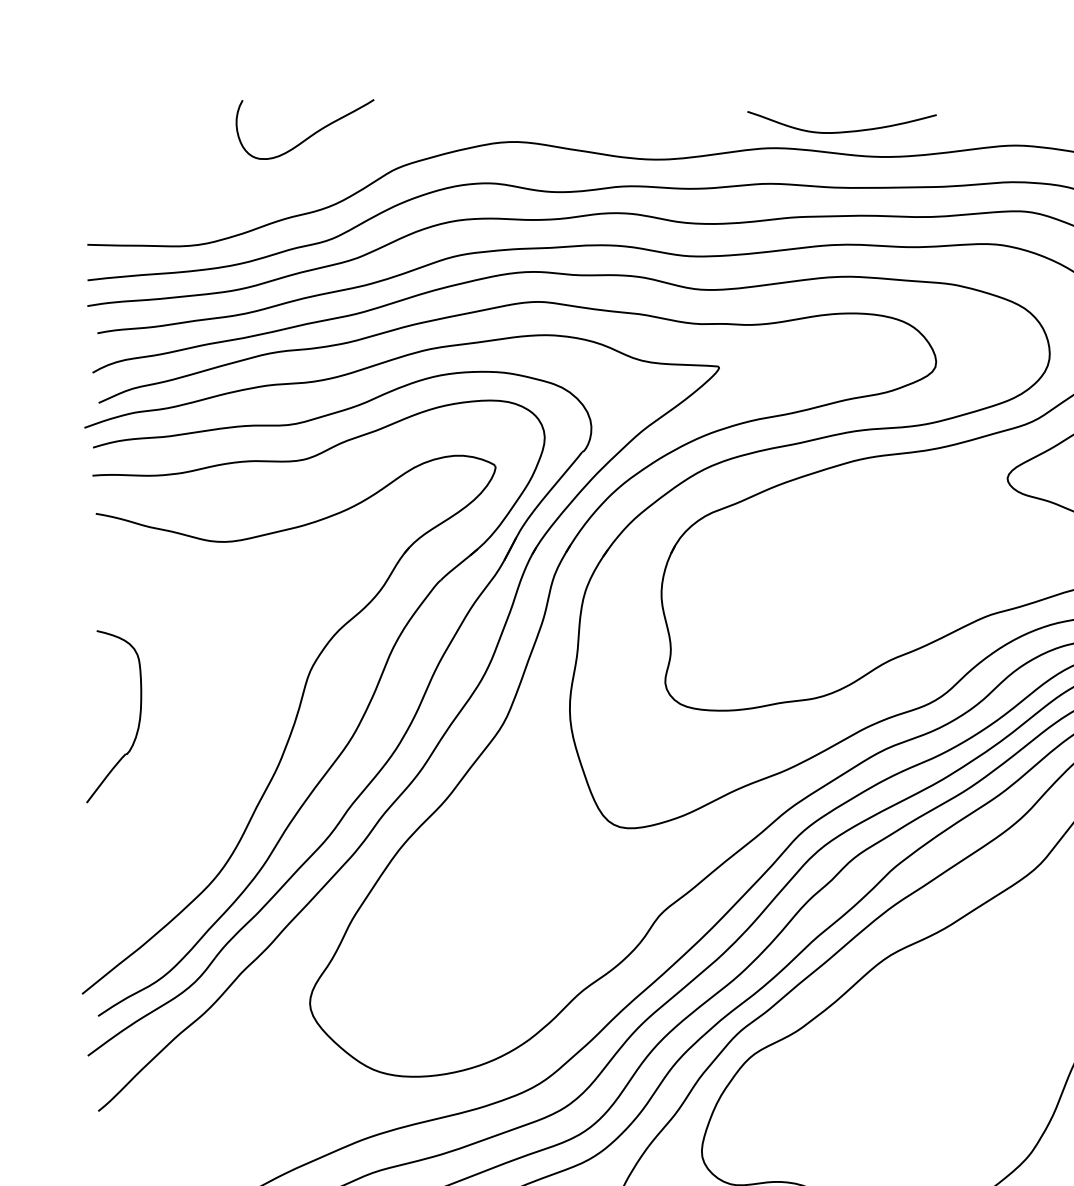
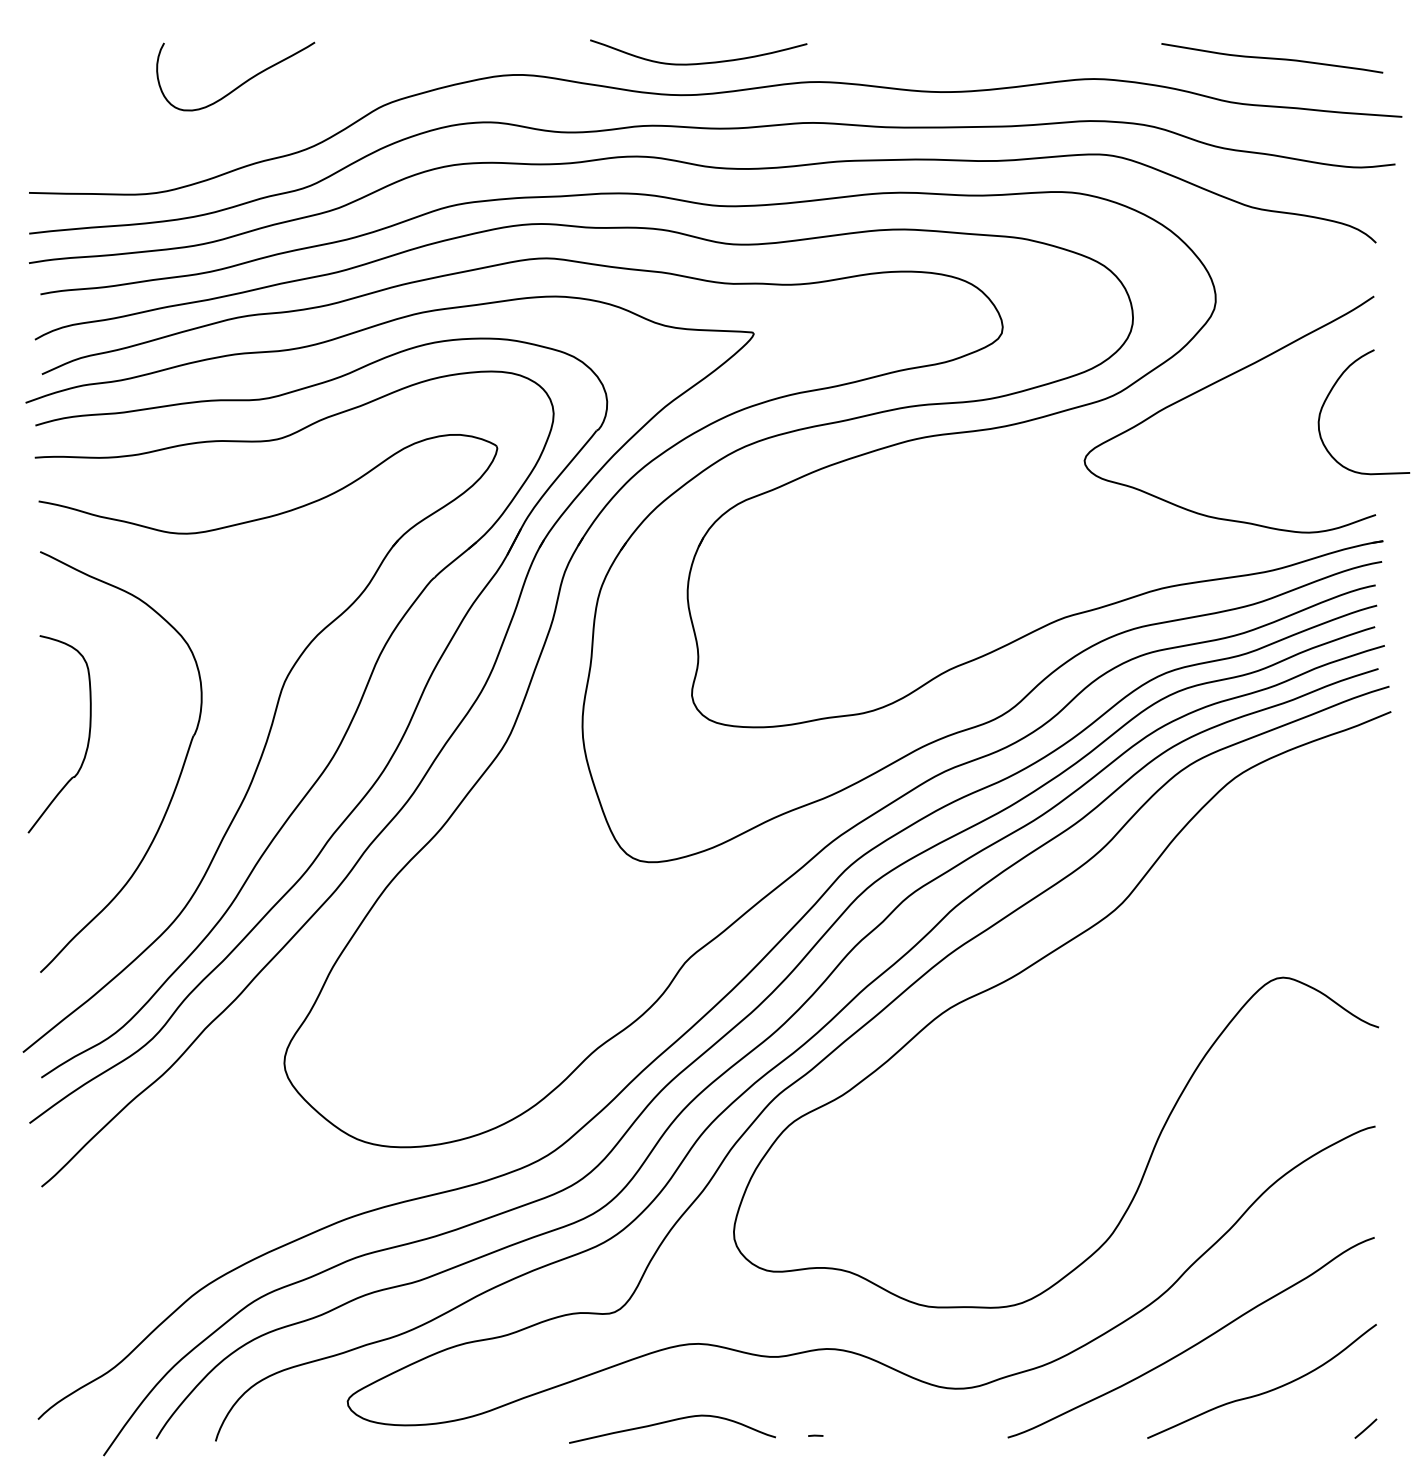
curve: (843, 131) -> (700, 62), moved
curve: (310, 135) -> (241, 83), moved
part: (216, 756) -> (177, 779), added

